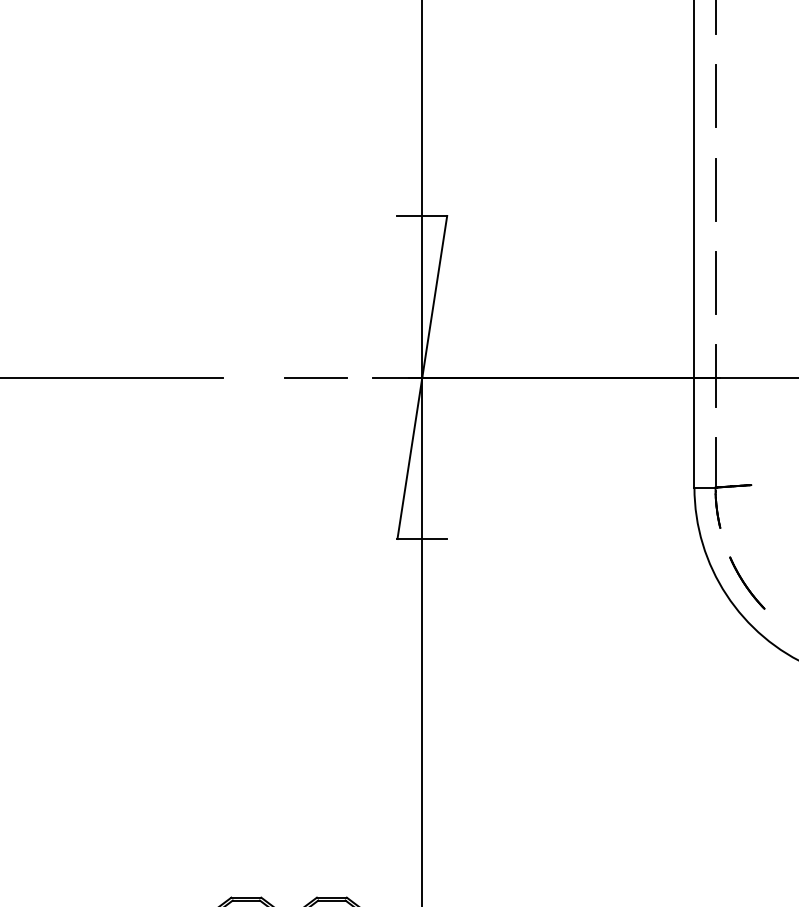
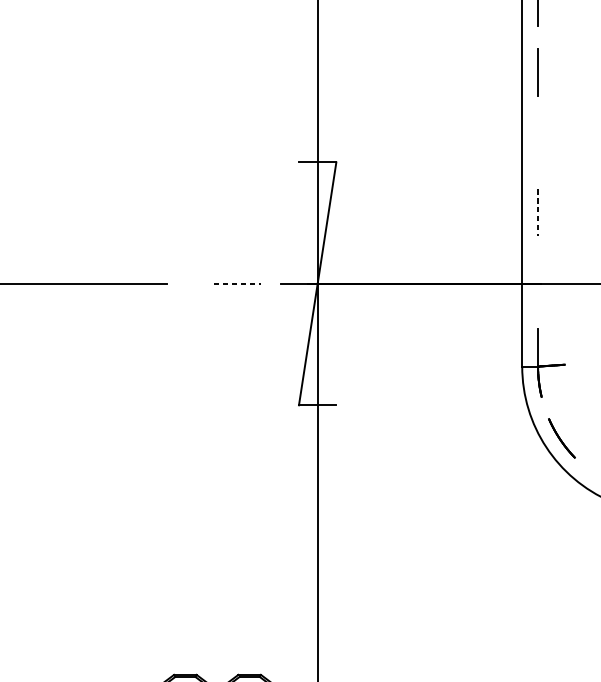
line: (715, 189) -> (538, 142), removed
line: (715, 283) -> (538, 213), solid -> dashed
line: (715, 375) -> (538, 282), removed
line: (316, 377) -> (238, 283), solid -> dashed

